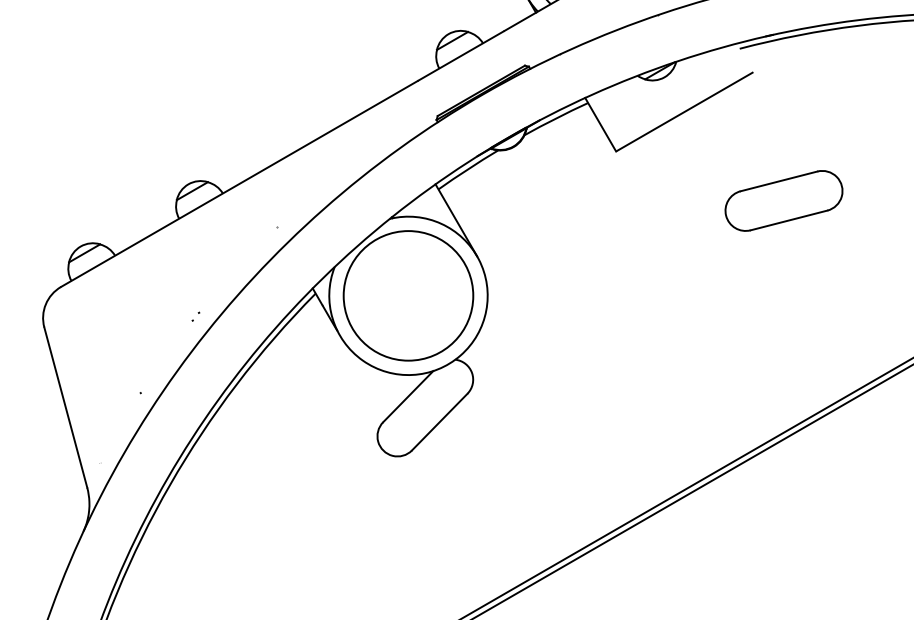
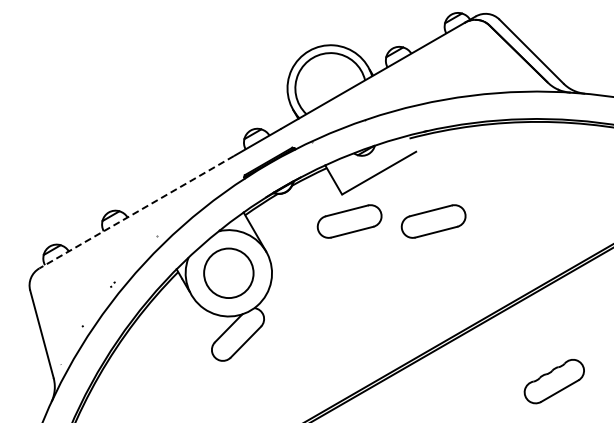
line: (239, 184) -> (136, 212), solid -> dashed
part: (629, 200) -> (349, 221), added
circle: (407, 294) -> (228, 272), size x0.7

